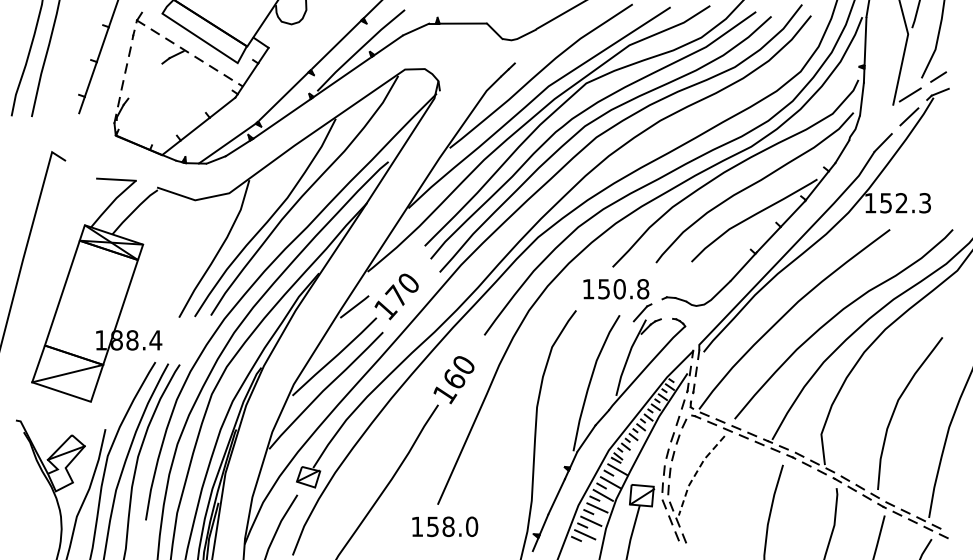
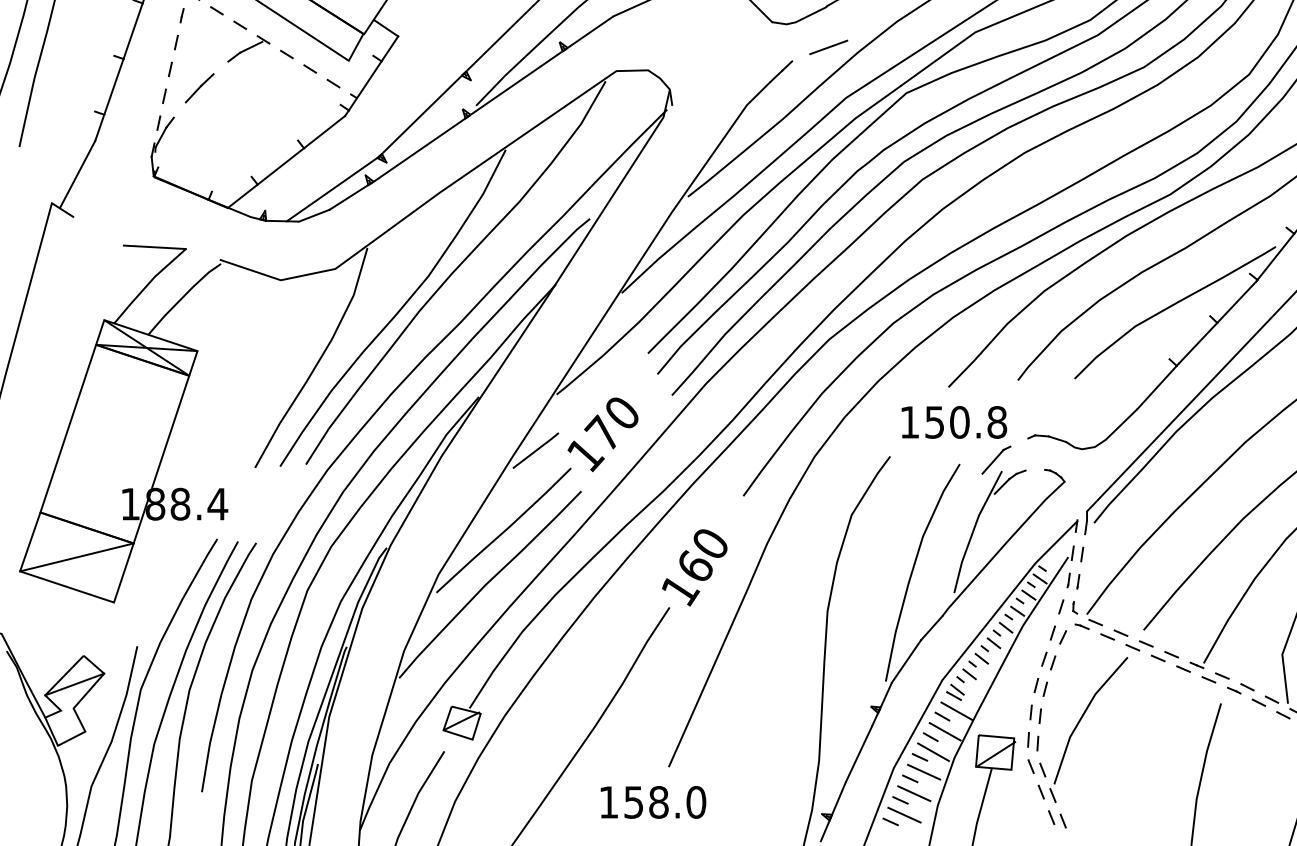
line: (537, 54) -> (828, 47), added
line: (144, 80) -> (199, 88), added
line: (68, 133) -> (78, 173), added
line: (696, 473) -> (1082, 717), dashed -> solid
text: (445, 526) -> (653, 801), moved

